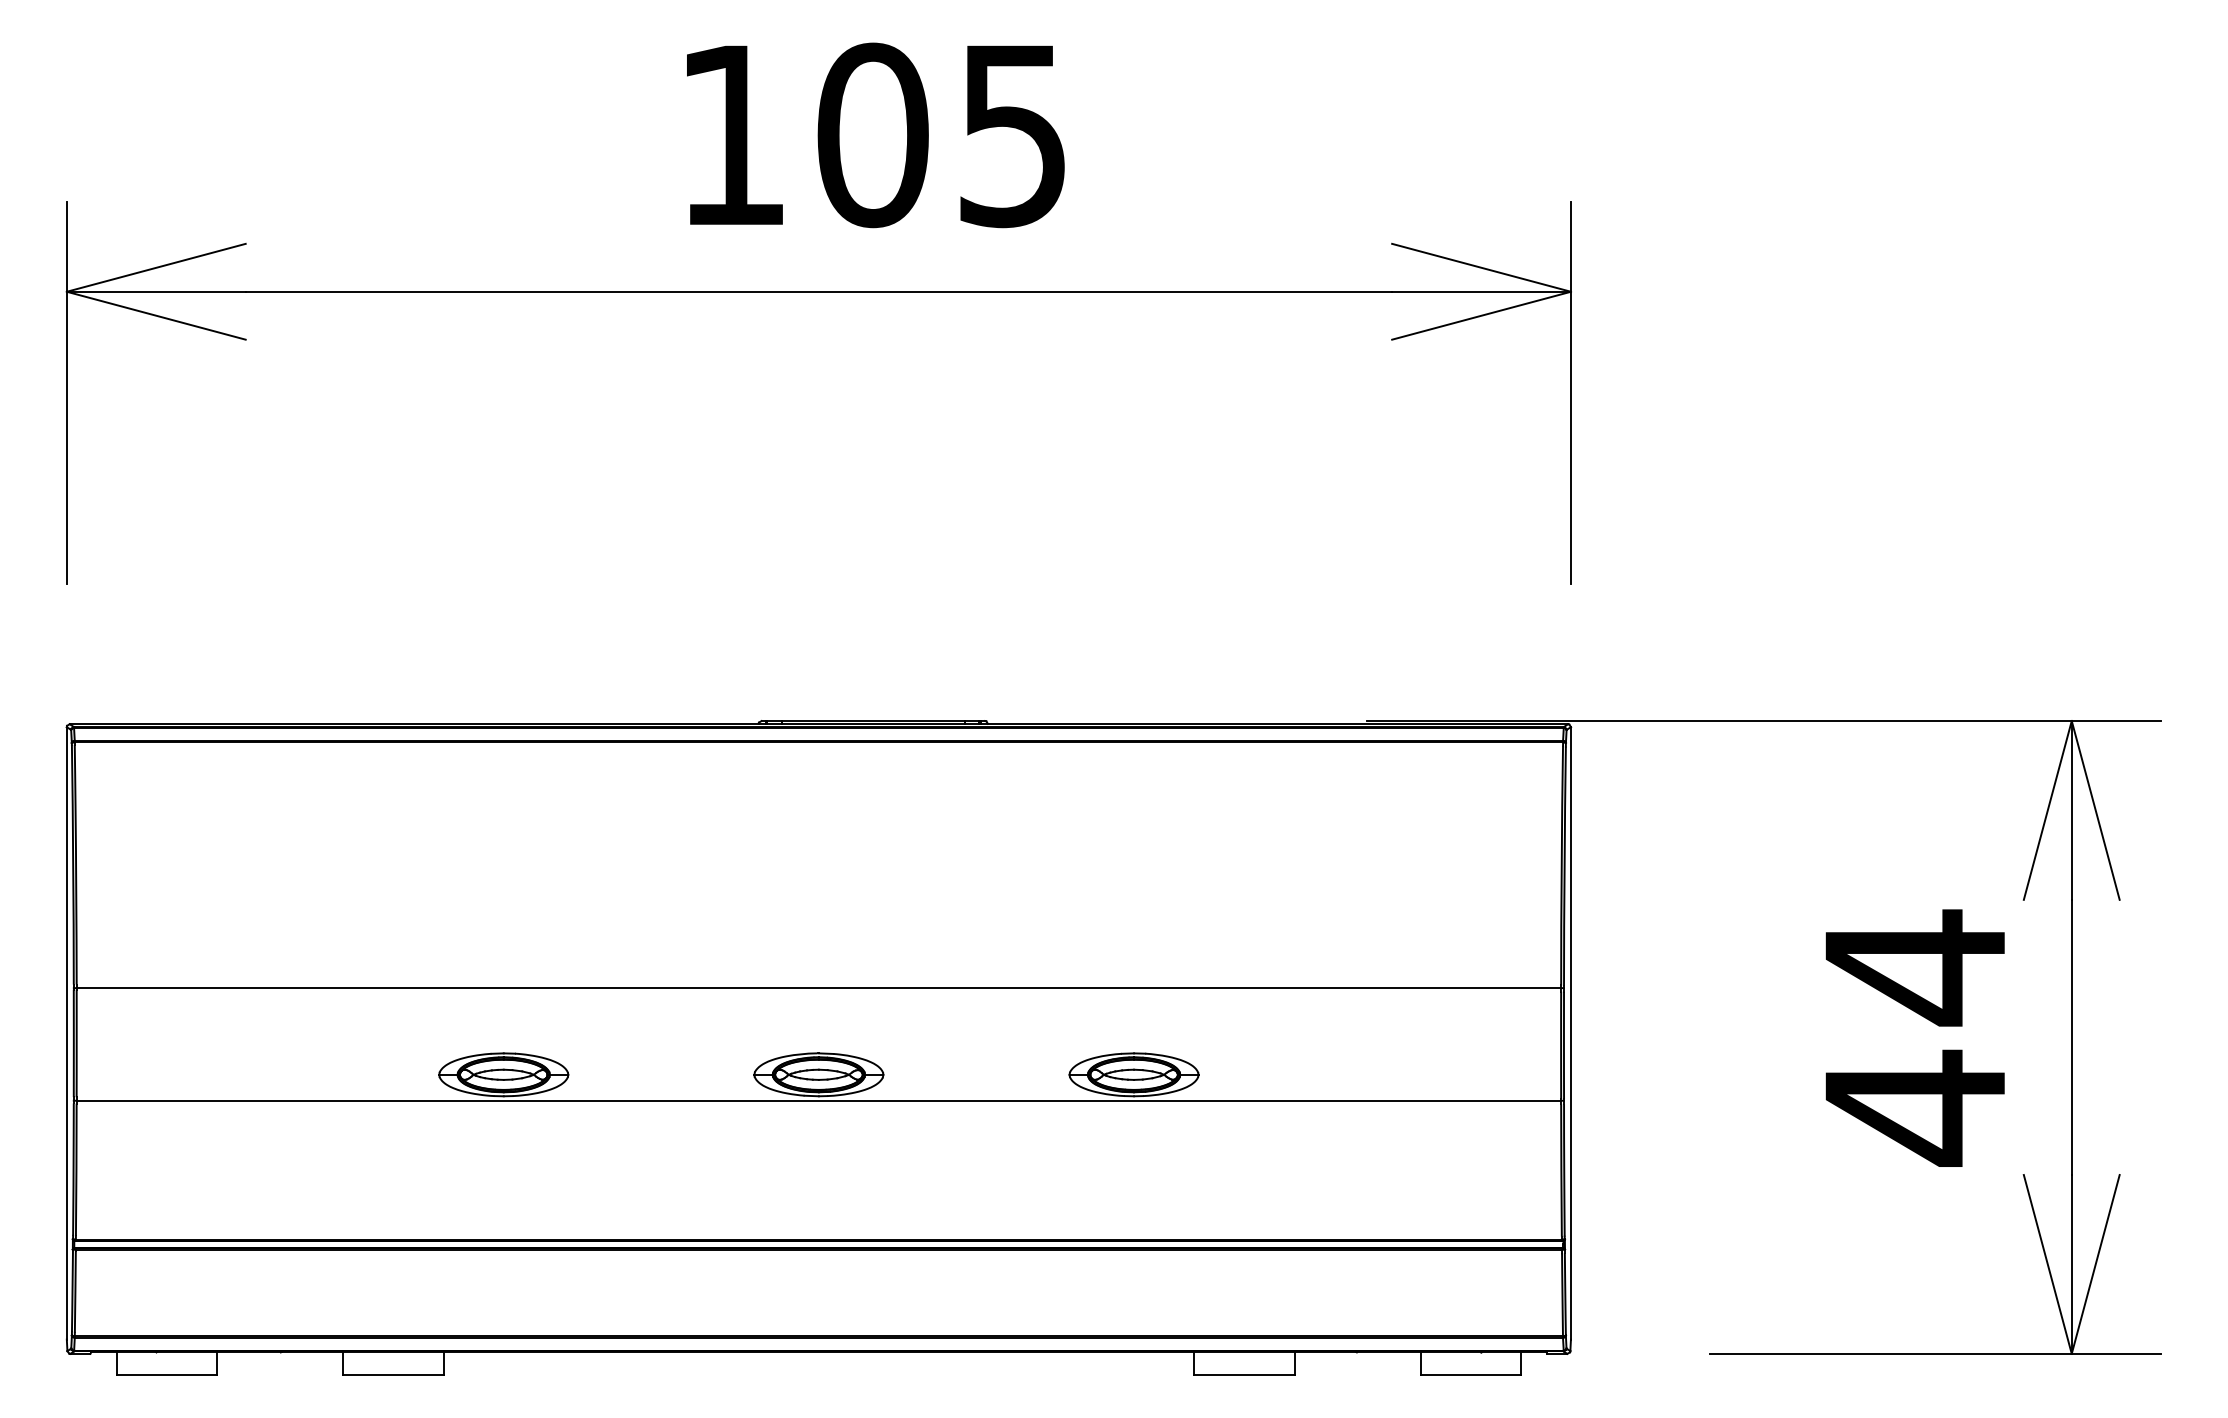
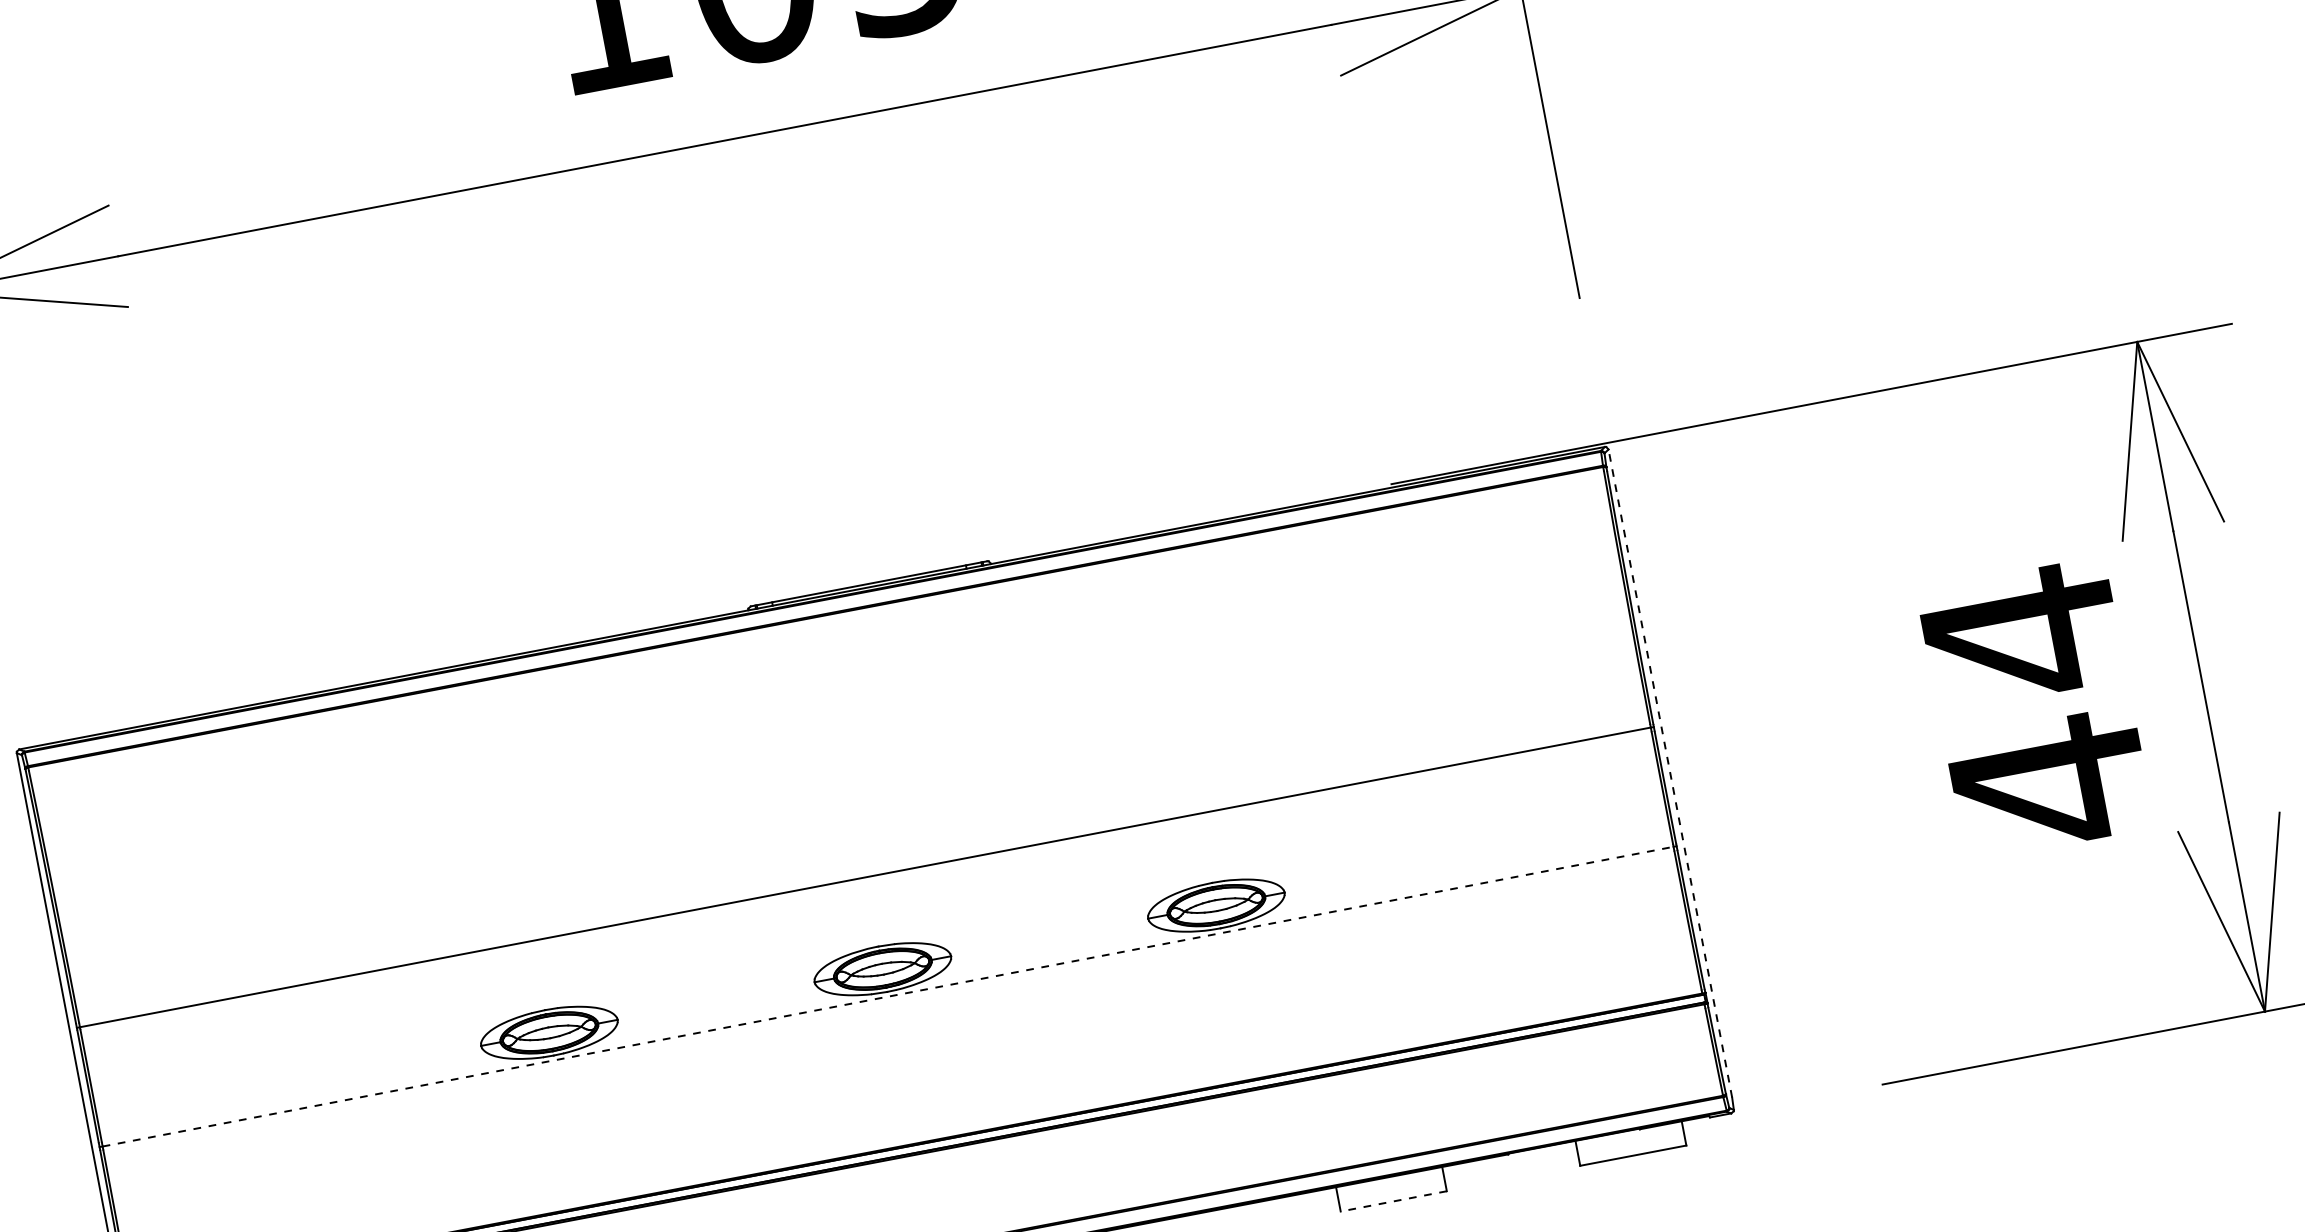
line: (1570, 1032) -> (1669, 772), solid -> dashed
line: (819, 1100) -> (888, 996), solid -> dashed
line: (1243, 1375) -> (1392, 1201), solid -> dashed

